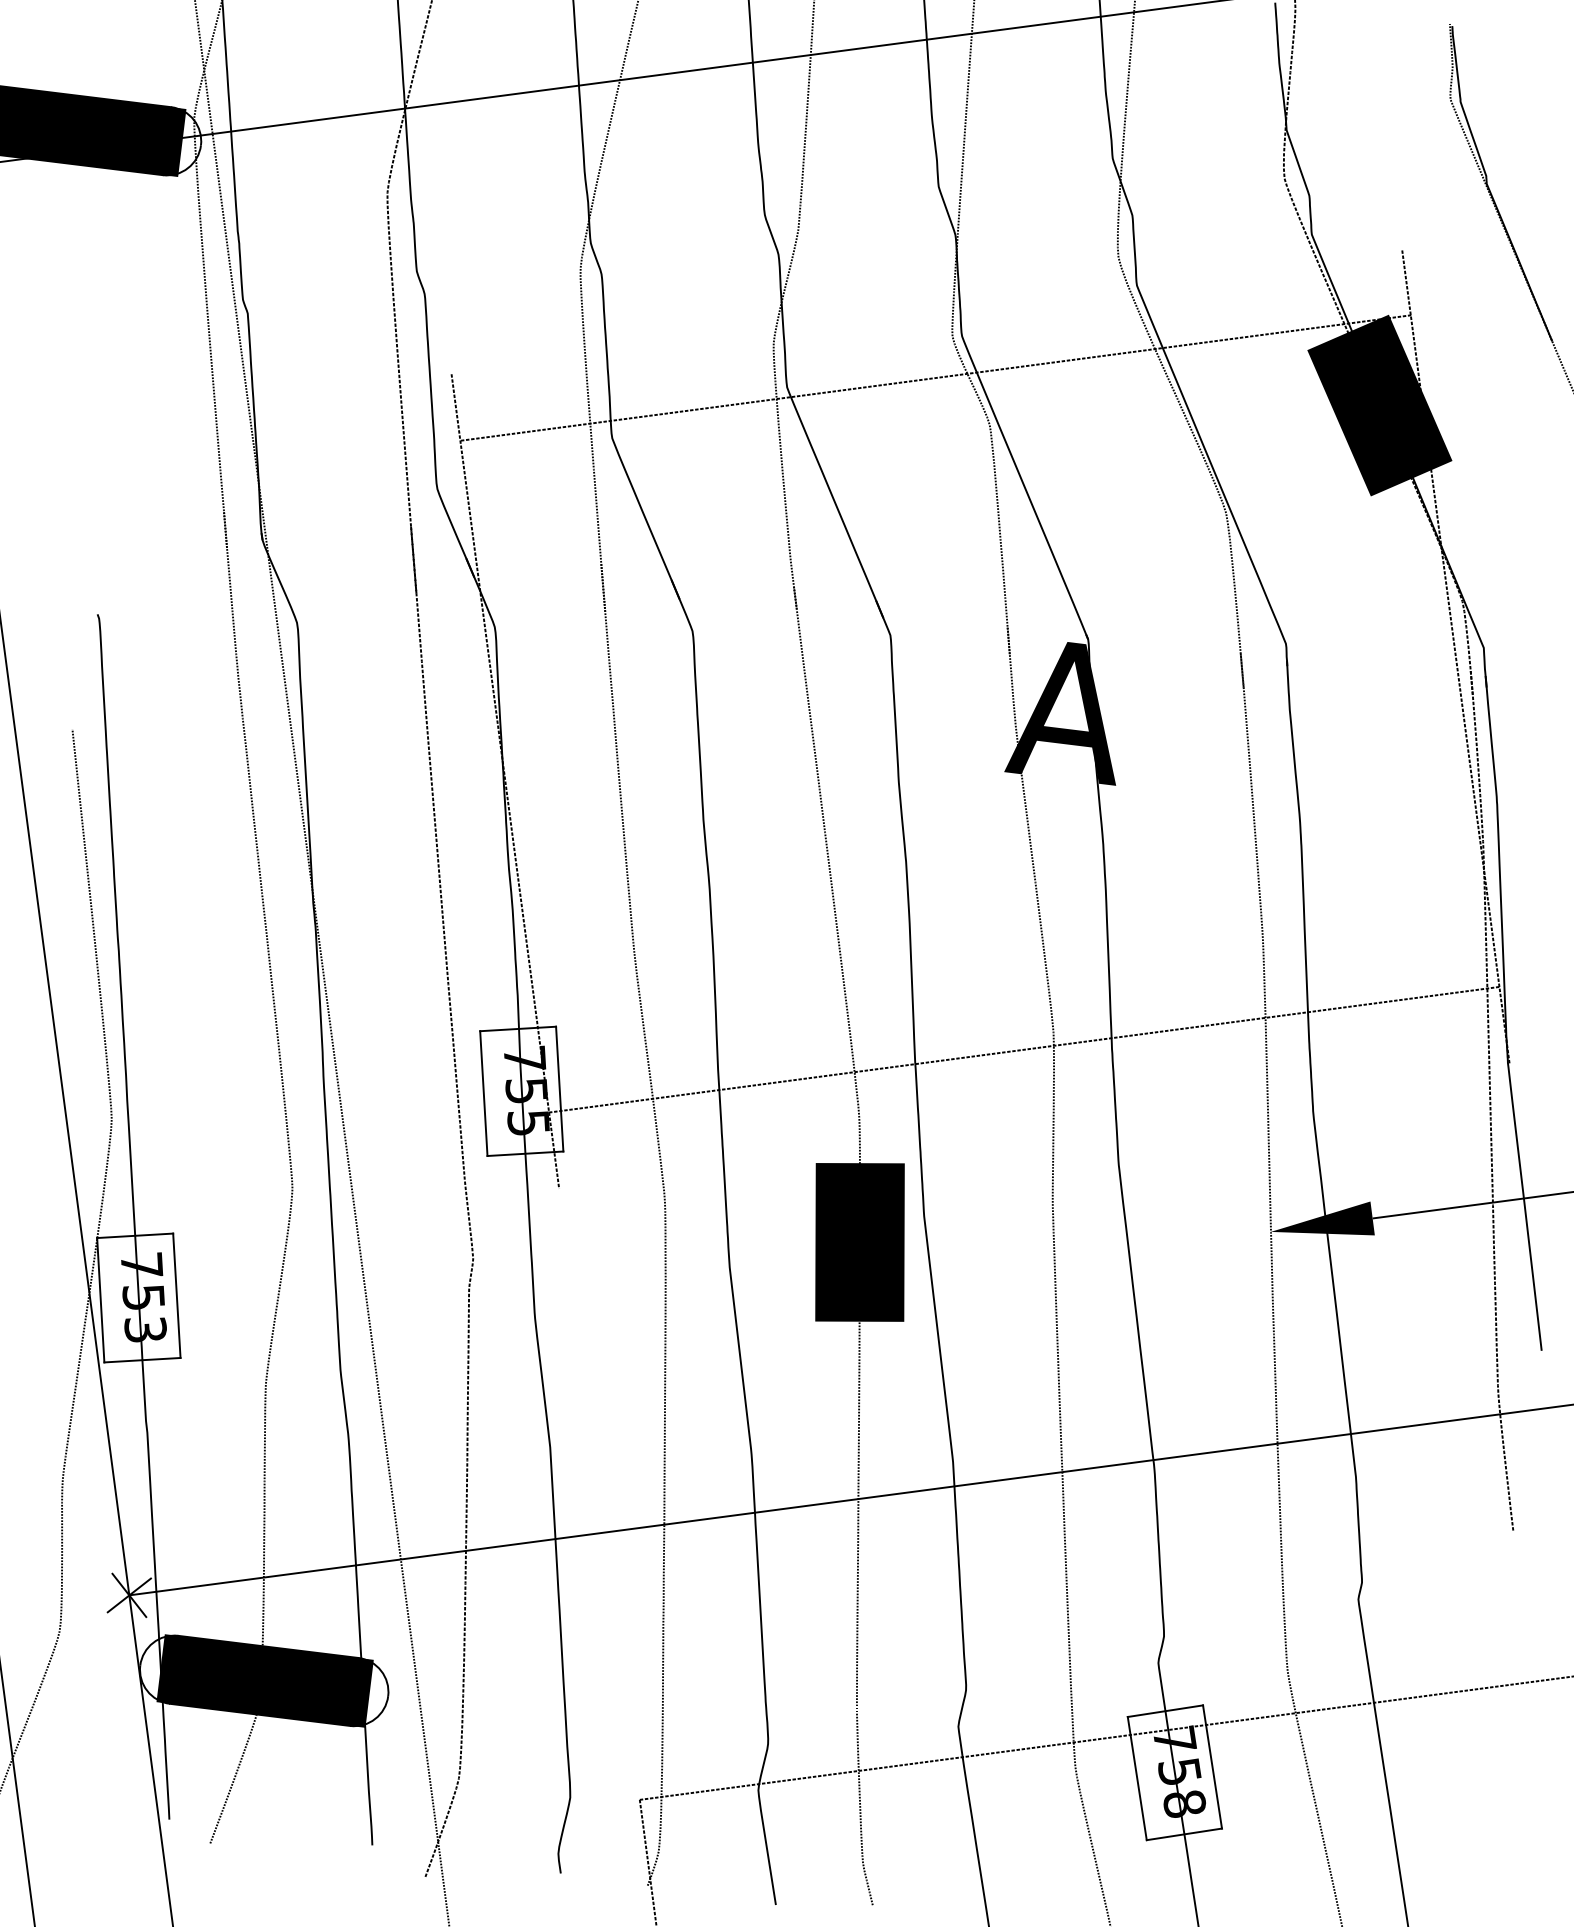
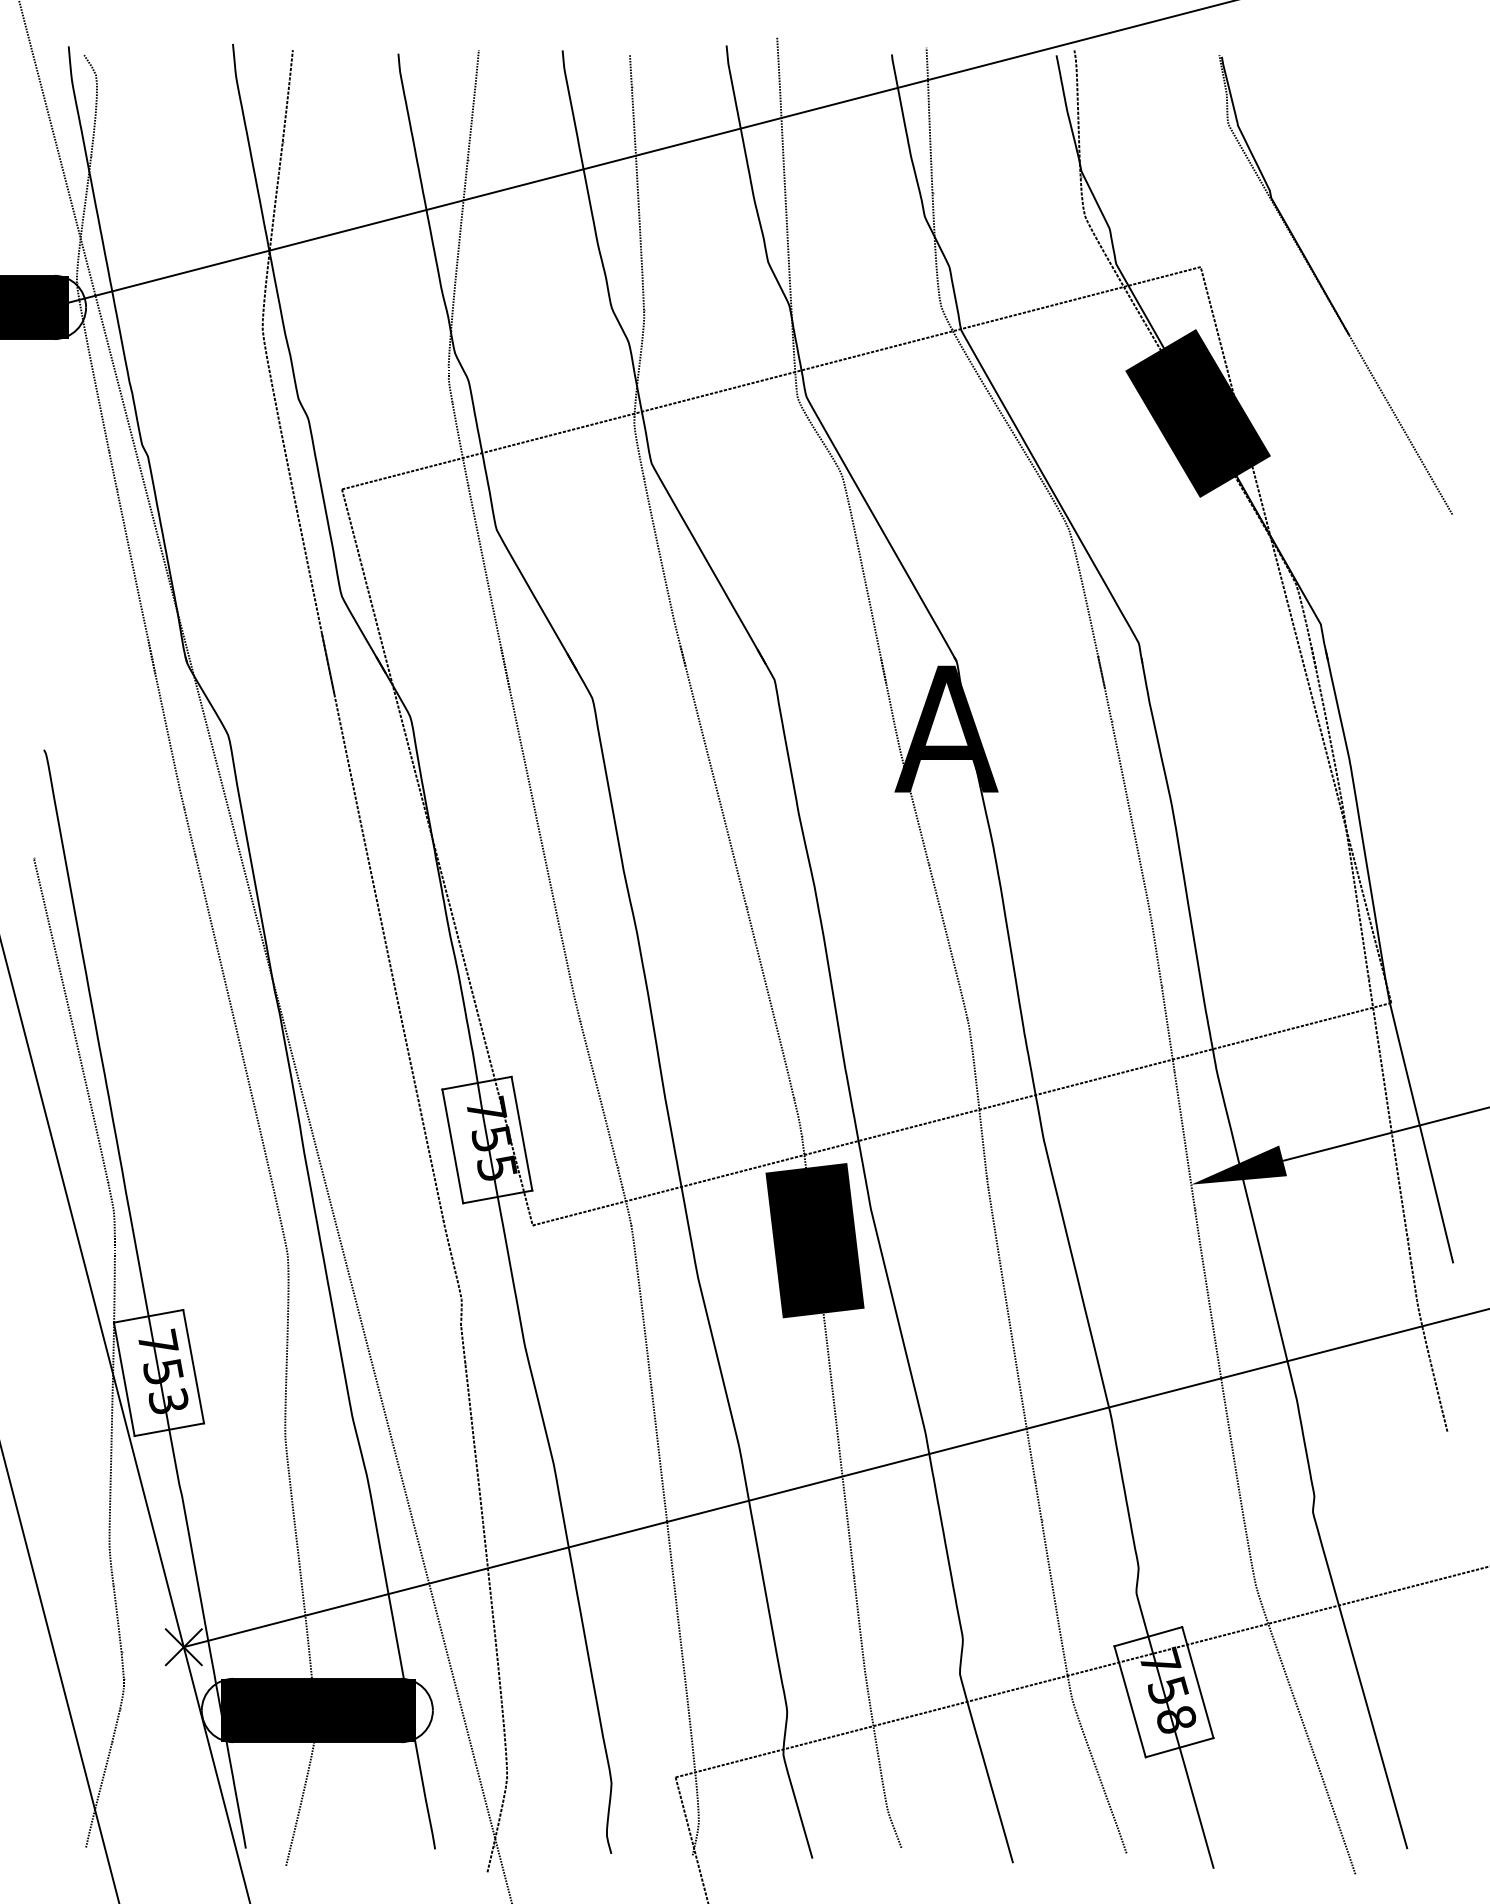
line: (936, 378) -> (771, 378), moved
line: (1023, 1048) -> (961, 1113), moved

